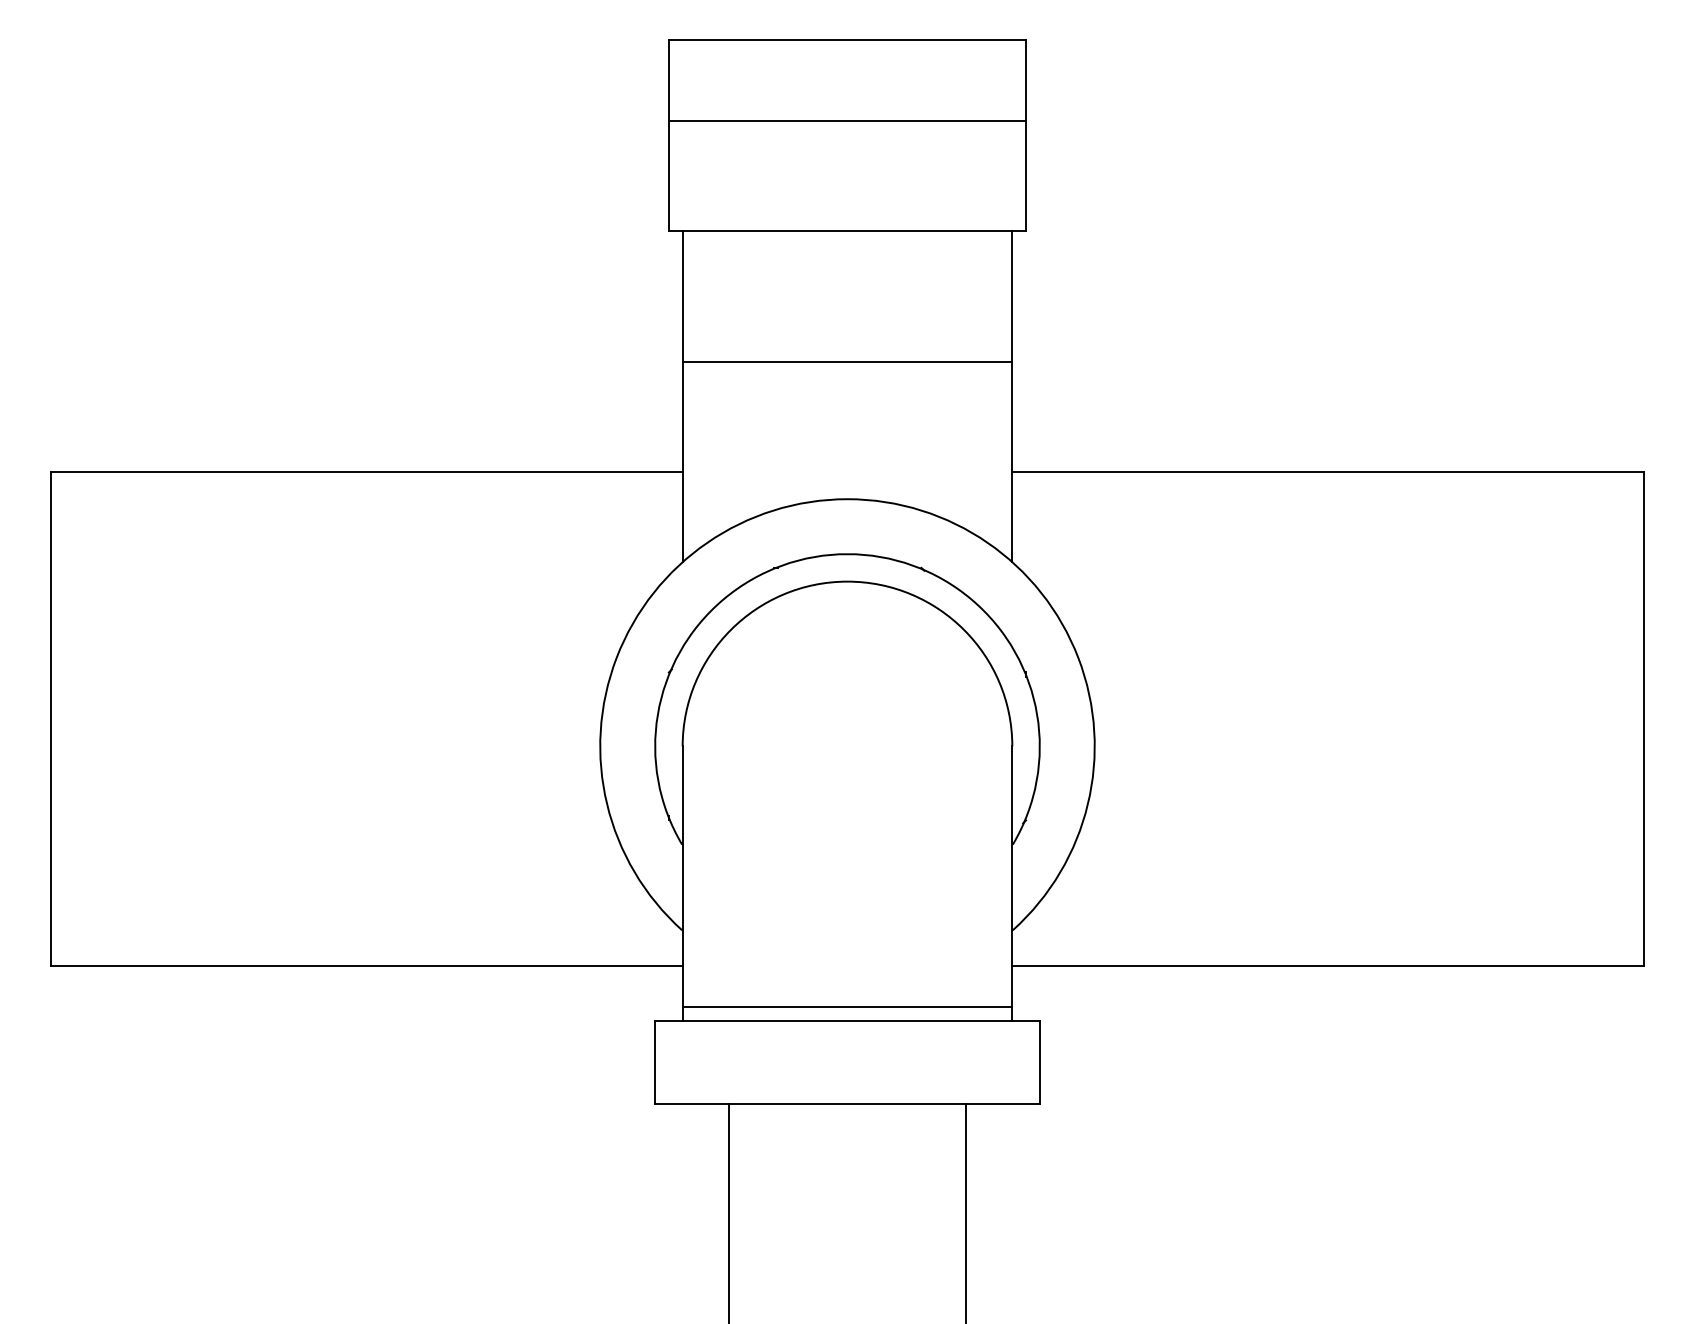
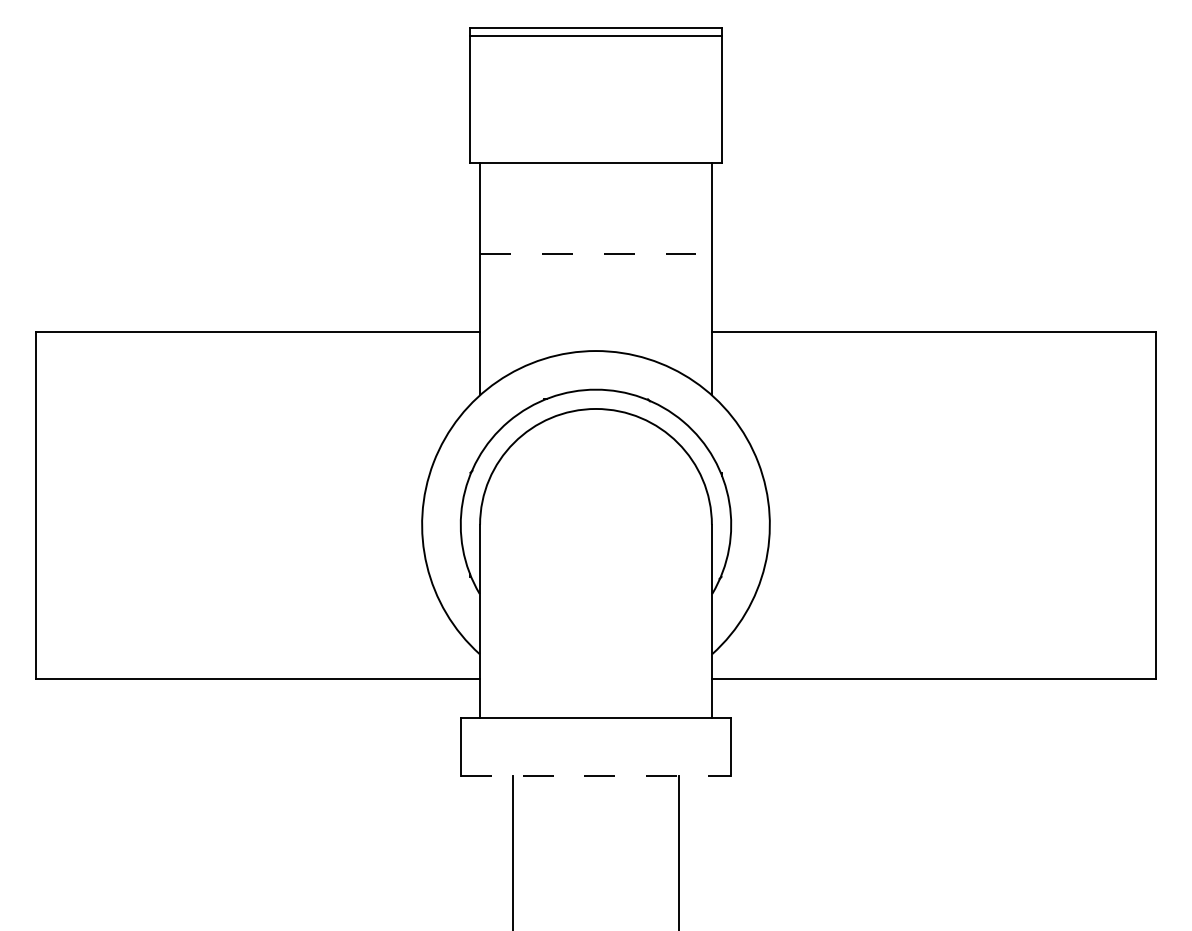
line: (846, 121) -> (595, 36), moved
line: (848, 361) -> (596, 254), solid -> dashed
line: (846, 1007) -> (595, 708), removed
line: (848, 1104) -> (596, 776), solid -> dashed

